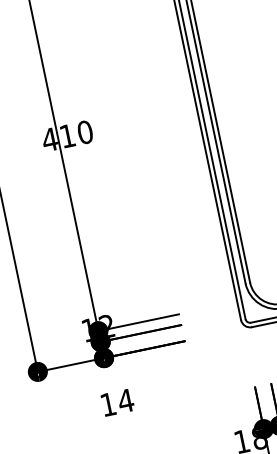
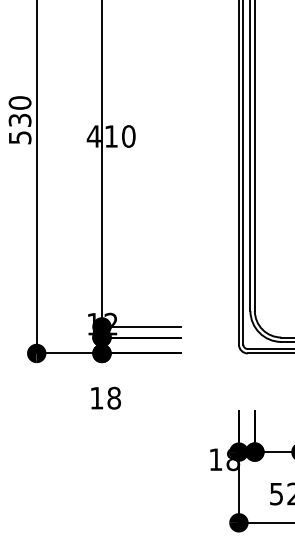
text: (126, 400) -> (114, 397), 14 -> 18

